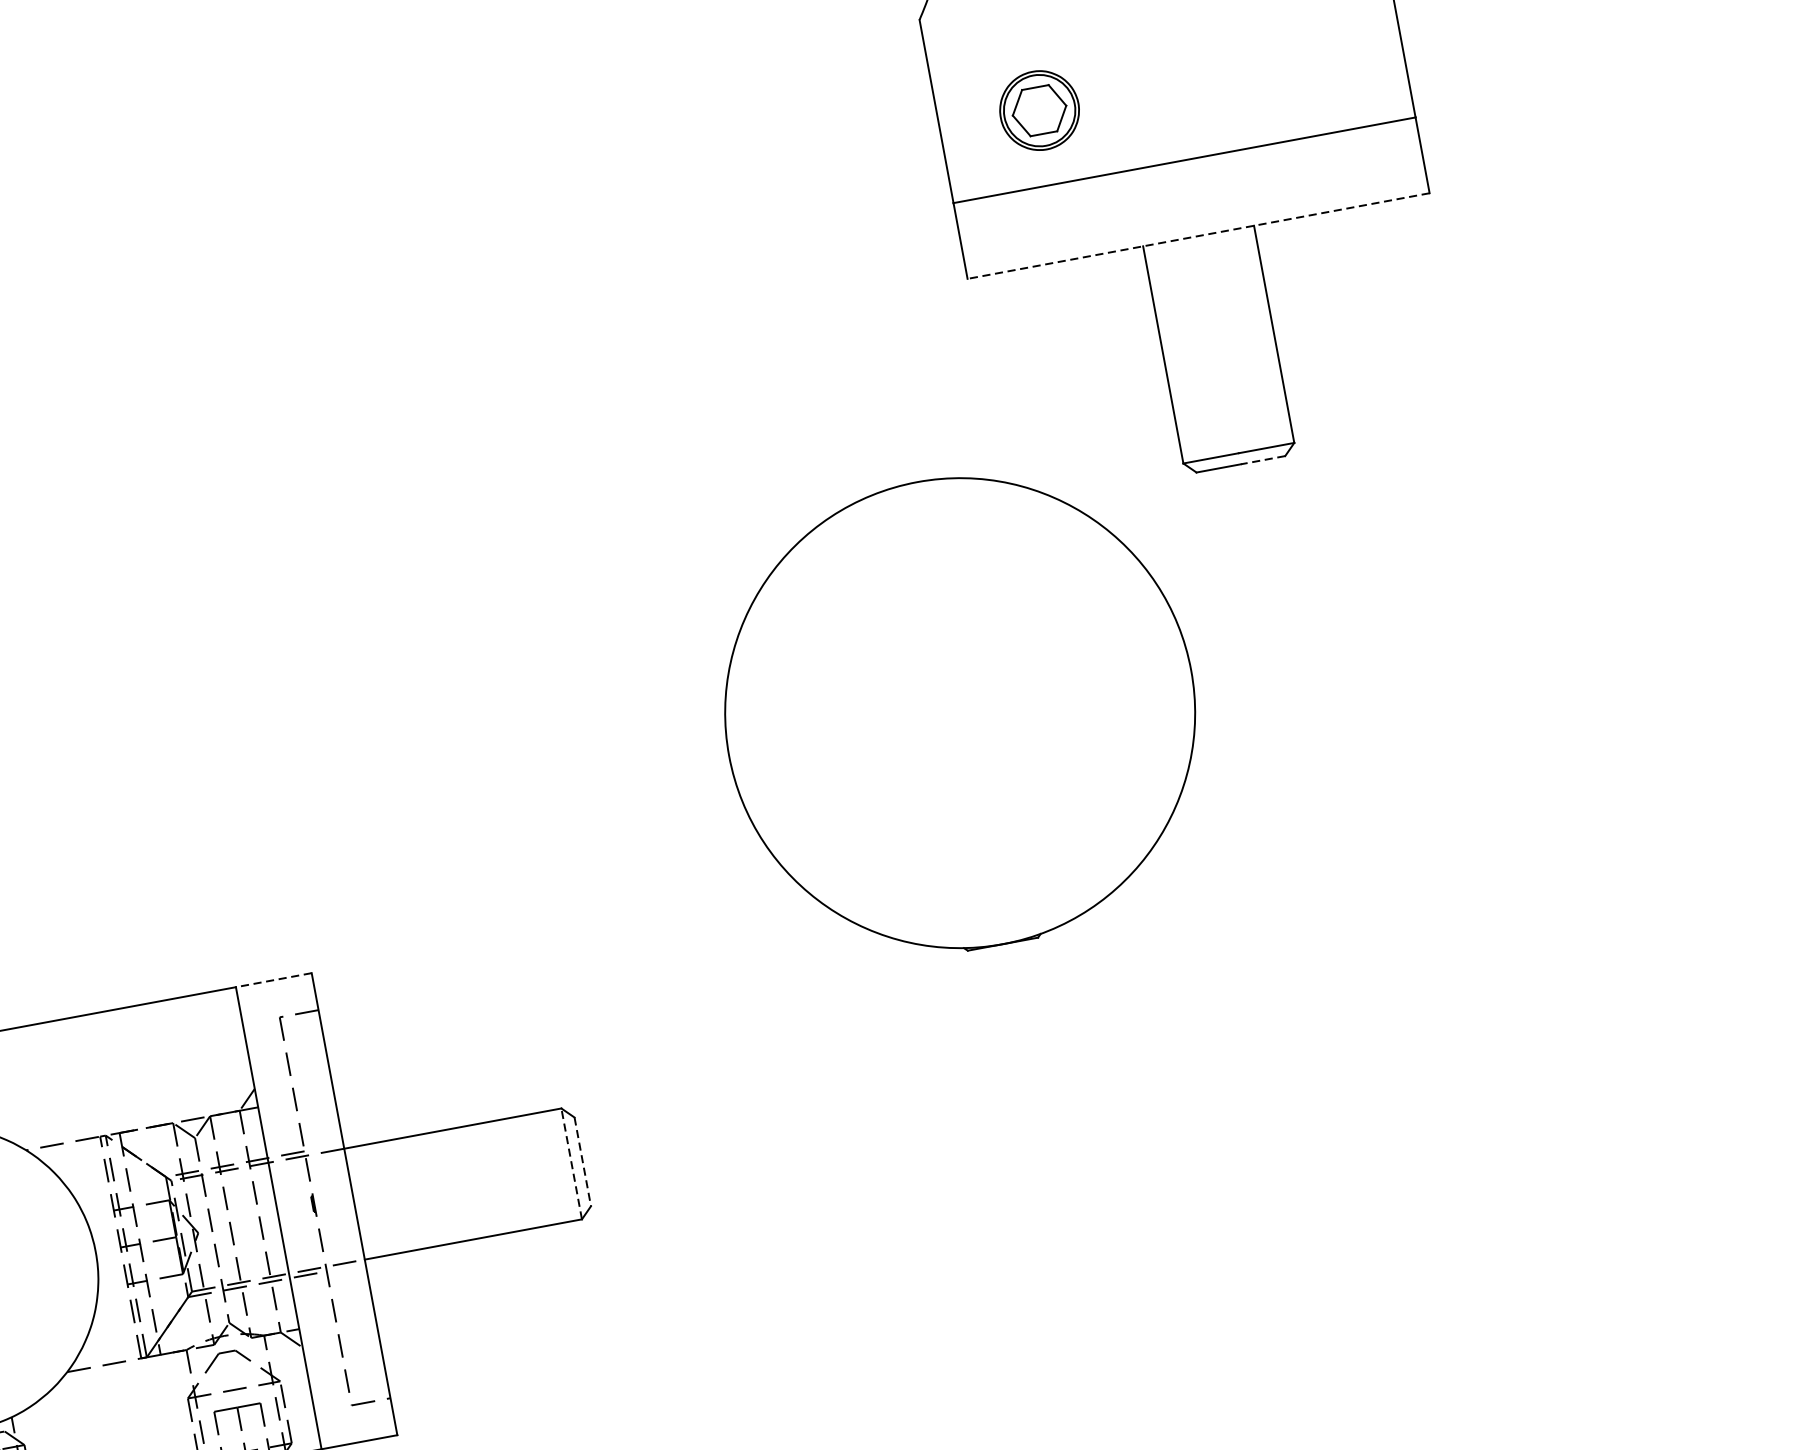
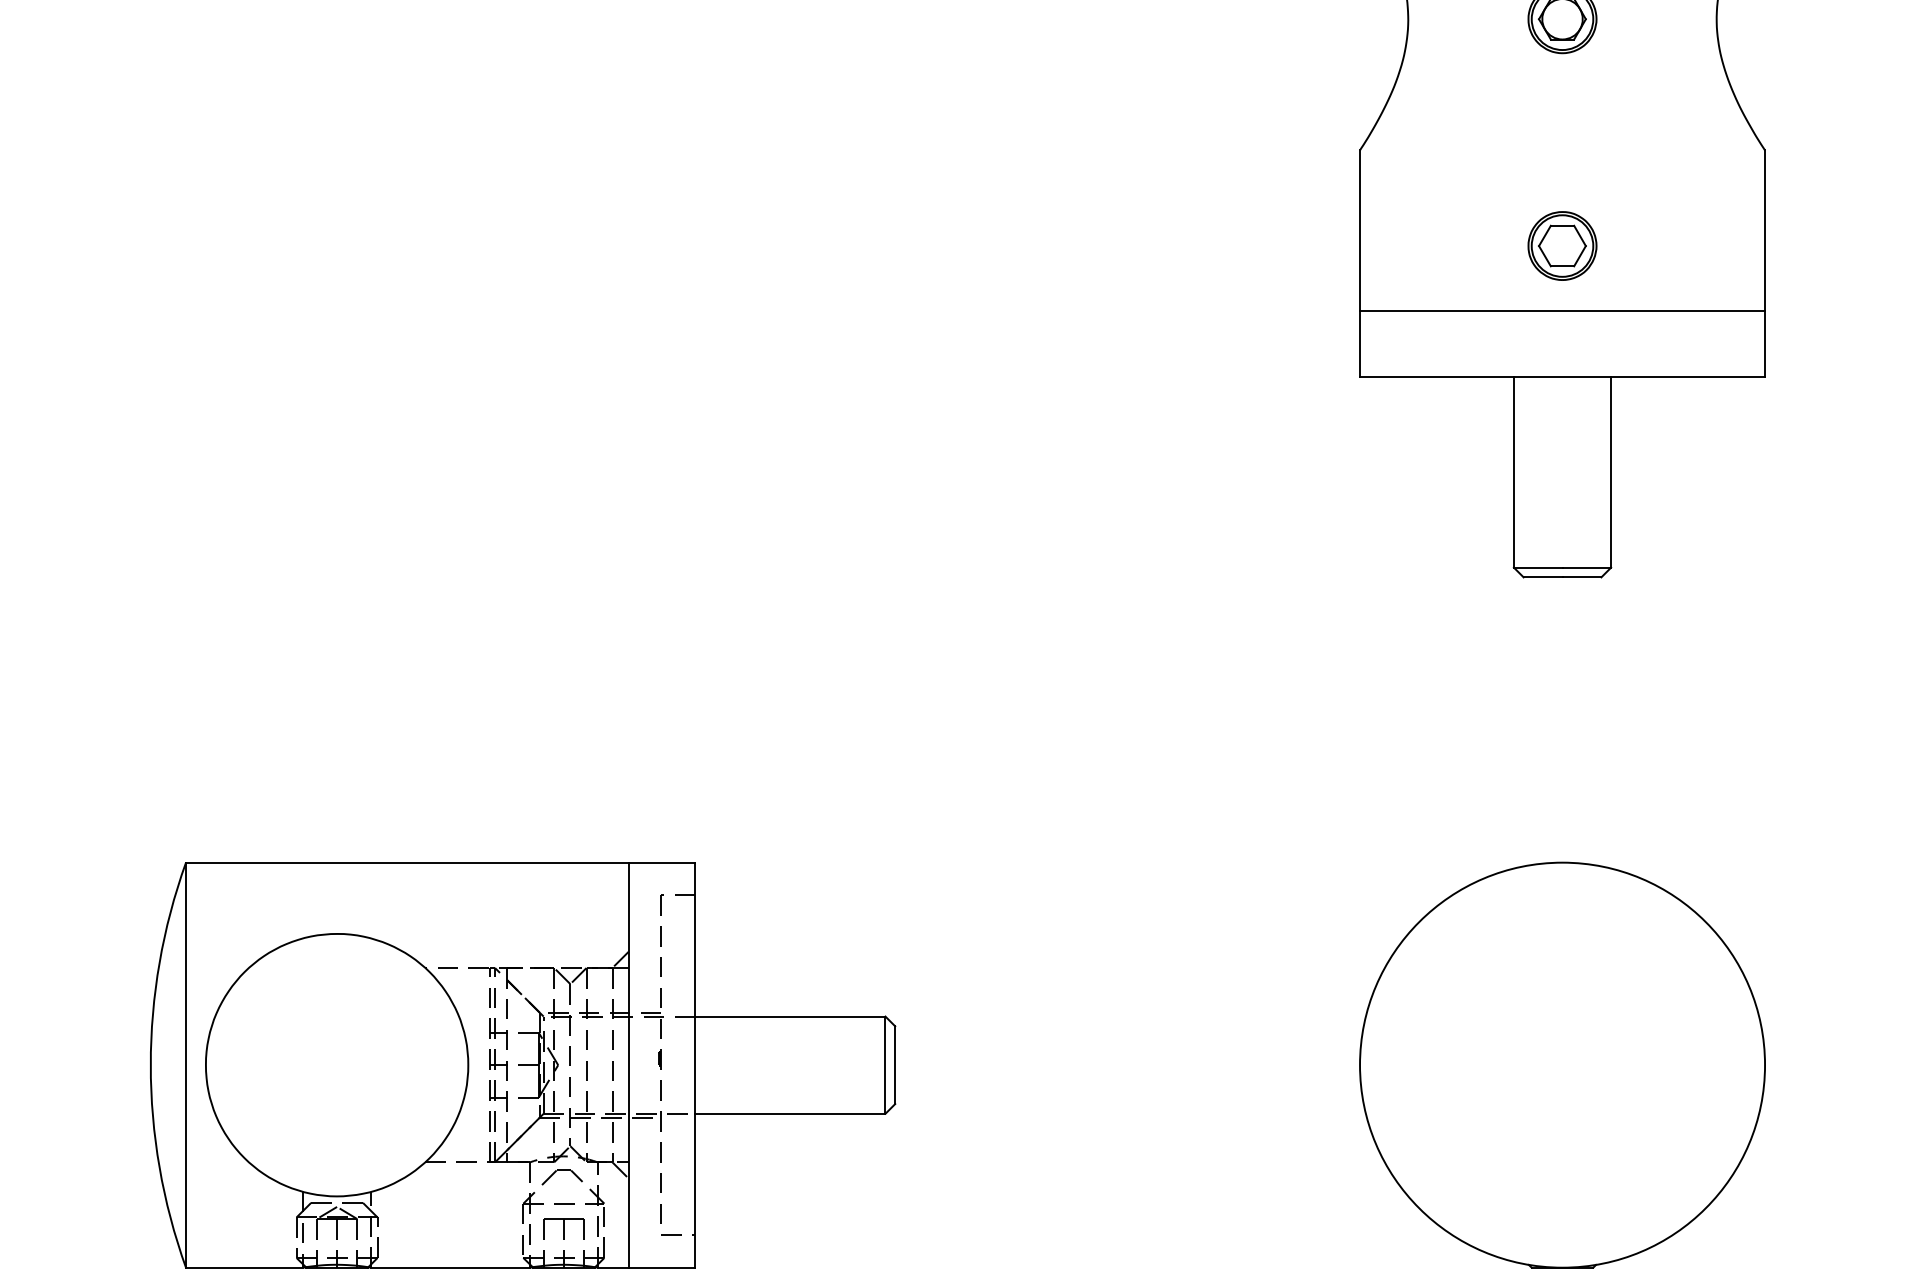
part: (1039, 110) -> (1562, 245), moved
line: (1198, 236) -> (1562, 377), dashed -> solid
line: (1262, 460) -> (1581, 577), dashed -> solid
part: (960, 712) -> (1562, 1064), moved
line: (273, 980) -> (661, 862), dashed -> solid
line: (583, 1162) -> (895, 1065), dashed -> solid
line: (571, 1164) -> (885, 1065), dashed -> solid

